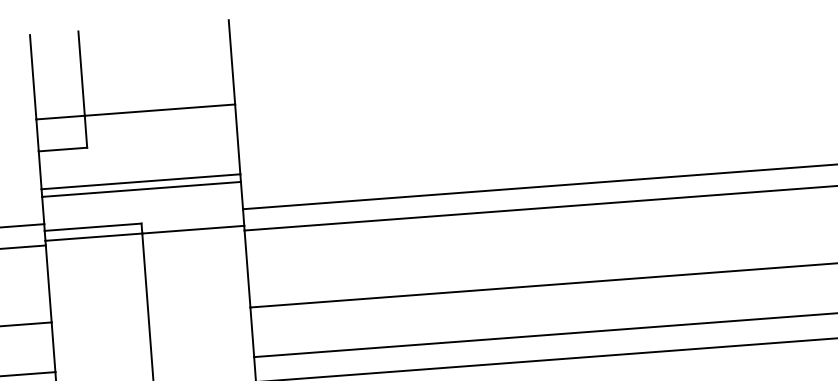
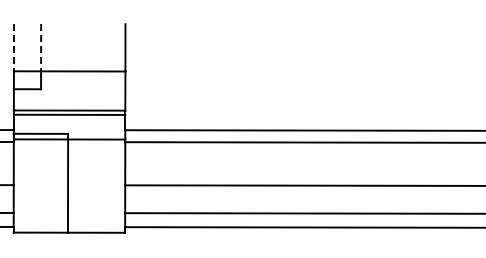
line: (82, 73) -> (41, 47), solid -> dashed
line: (32, 77) -> (13, 47), solid -> dashed

